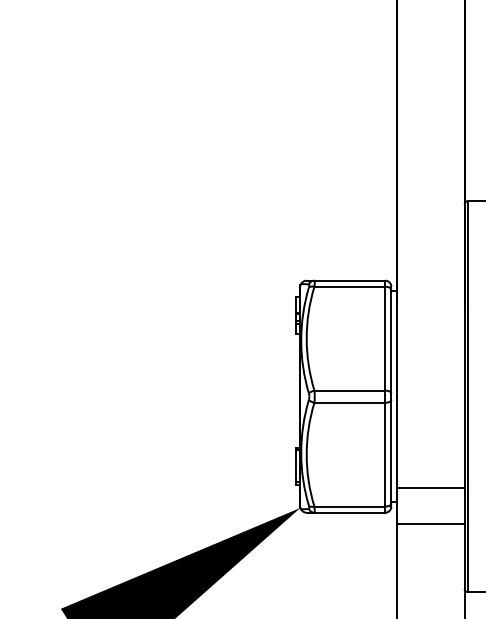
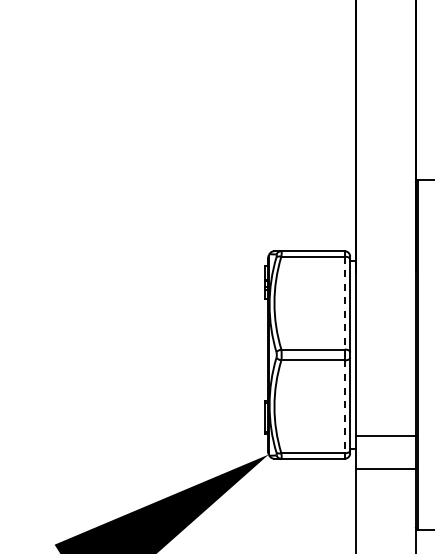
line: (384, 339) -> (344, 303), solid -> dashed
line: (384, 455) -> (344, 407), solid -> dashed

